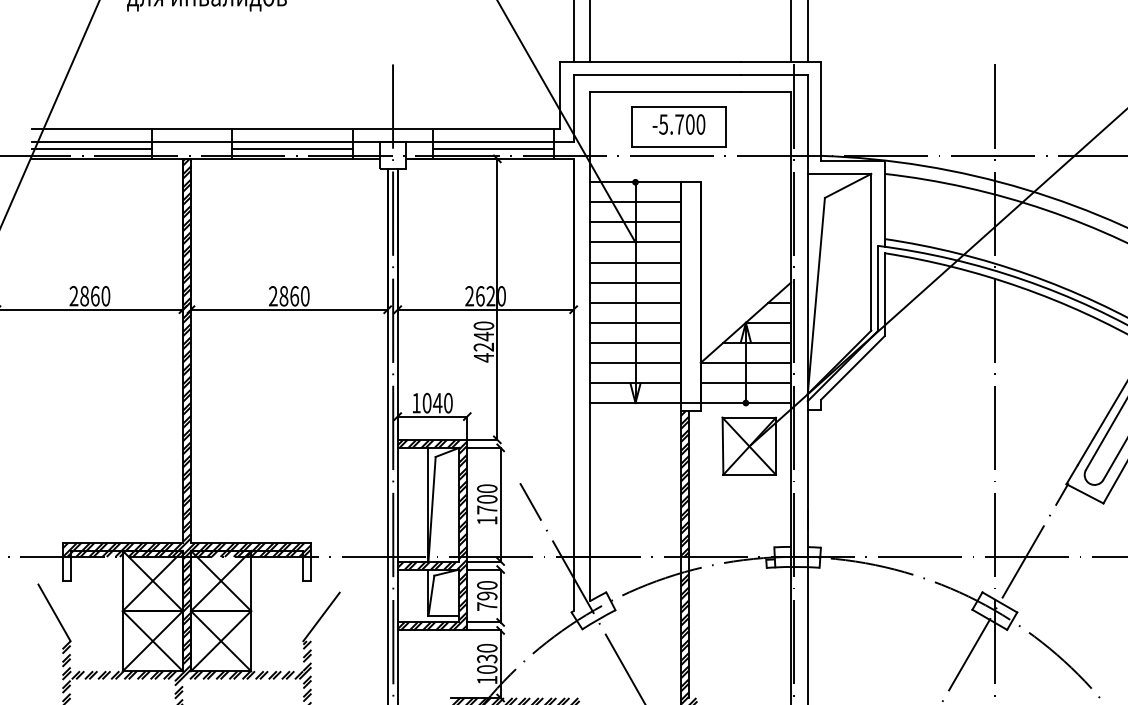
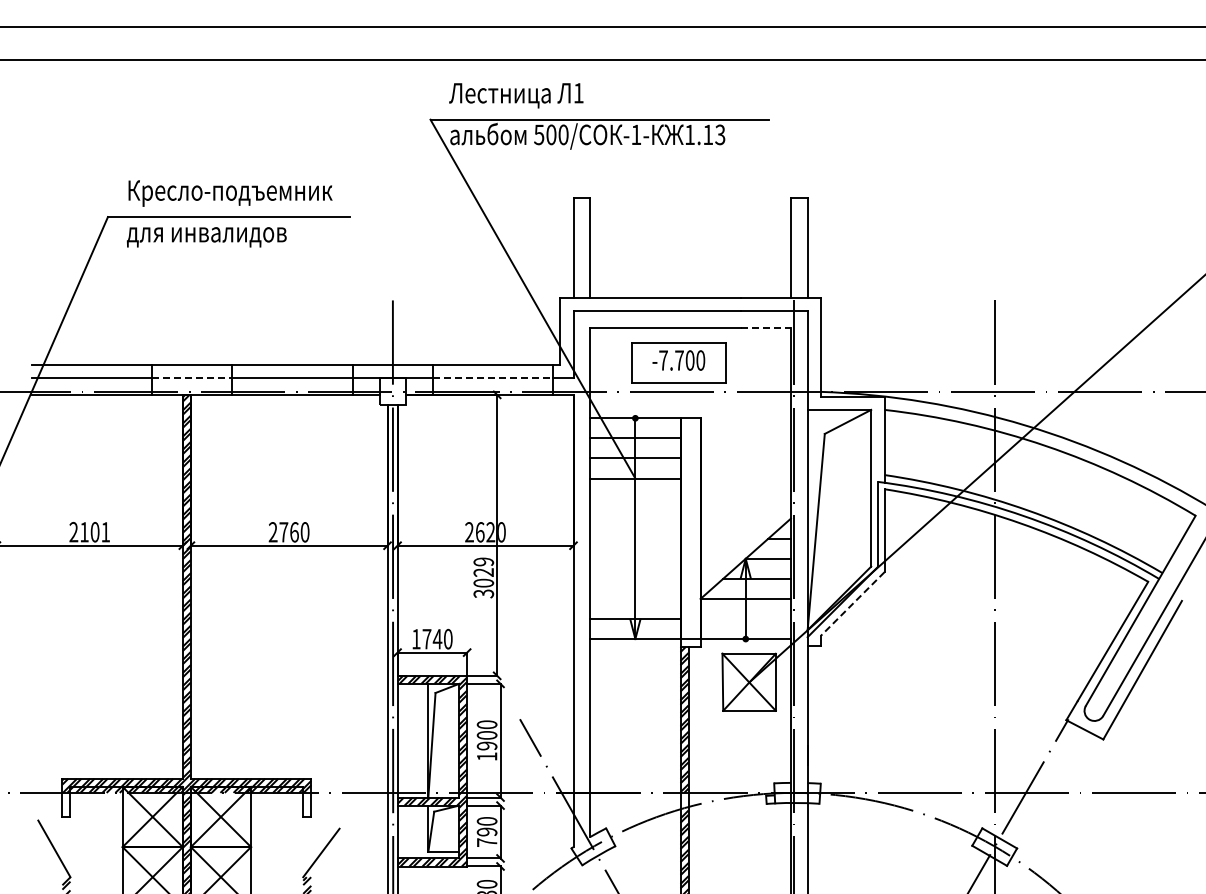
line: (766, 91) -> (766, 327), solid -> dashed
text: (663, 124) -> (663, 360), -5.700 -> -7.700
line: (192, 142) -> (192, 378), solid -> dashed
line: (493, 142) -> (493, 378), solid -> dashed
line: (91, 148) -> (91, 384), removed
line: (292, 148) -> (292, 384), removed
line: (493, 148) -> (493, 384), removed
line: (635, 262) -> (635, 498), removed
line: (635, 282) -> (635, 518), removed
text: (95, 296) -> (95, 532), 2860 -> 2101
text: (283, 296) -> (283, 532), 2860 -> 2760
line: (635, 302) -> (635, 538), removed
line: (635, 322) -> (635, 558), removed
text: (483, 341) -> (483, 577), 4240 -> 3029
line: (635, 342) -> (635, 578), removed
line: (635, 362) -> (635, 598), removed
line: (852, 367) -> (852, 603), solid -> dashed
line: (745, 382) -> (745, 618), removed
text: (426, 402) -> (426, 638), 1040 -> 1740
text: (486, 509) -> (486, 745), 1700 -> 1900

